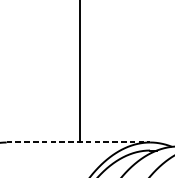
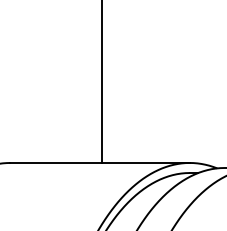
line: (78, 142) -> (100, 162), dashed -> solid

